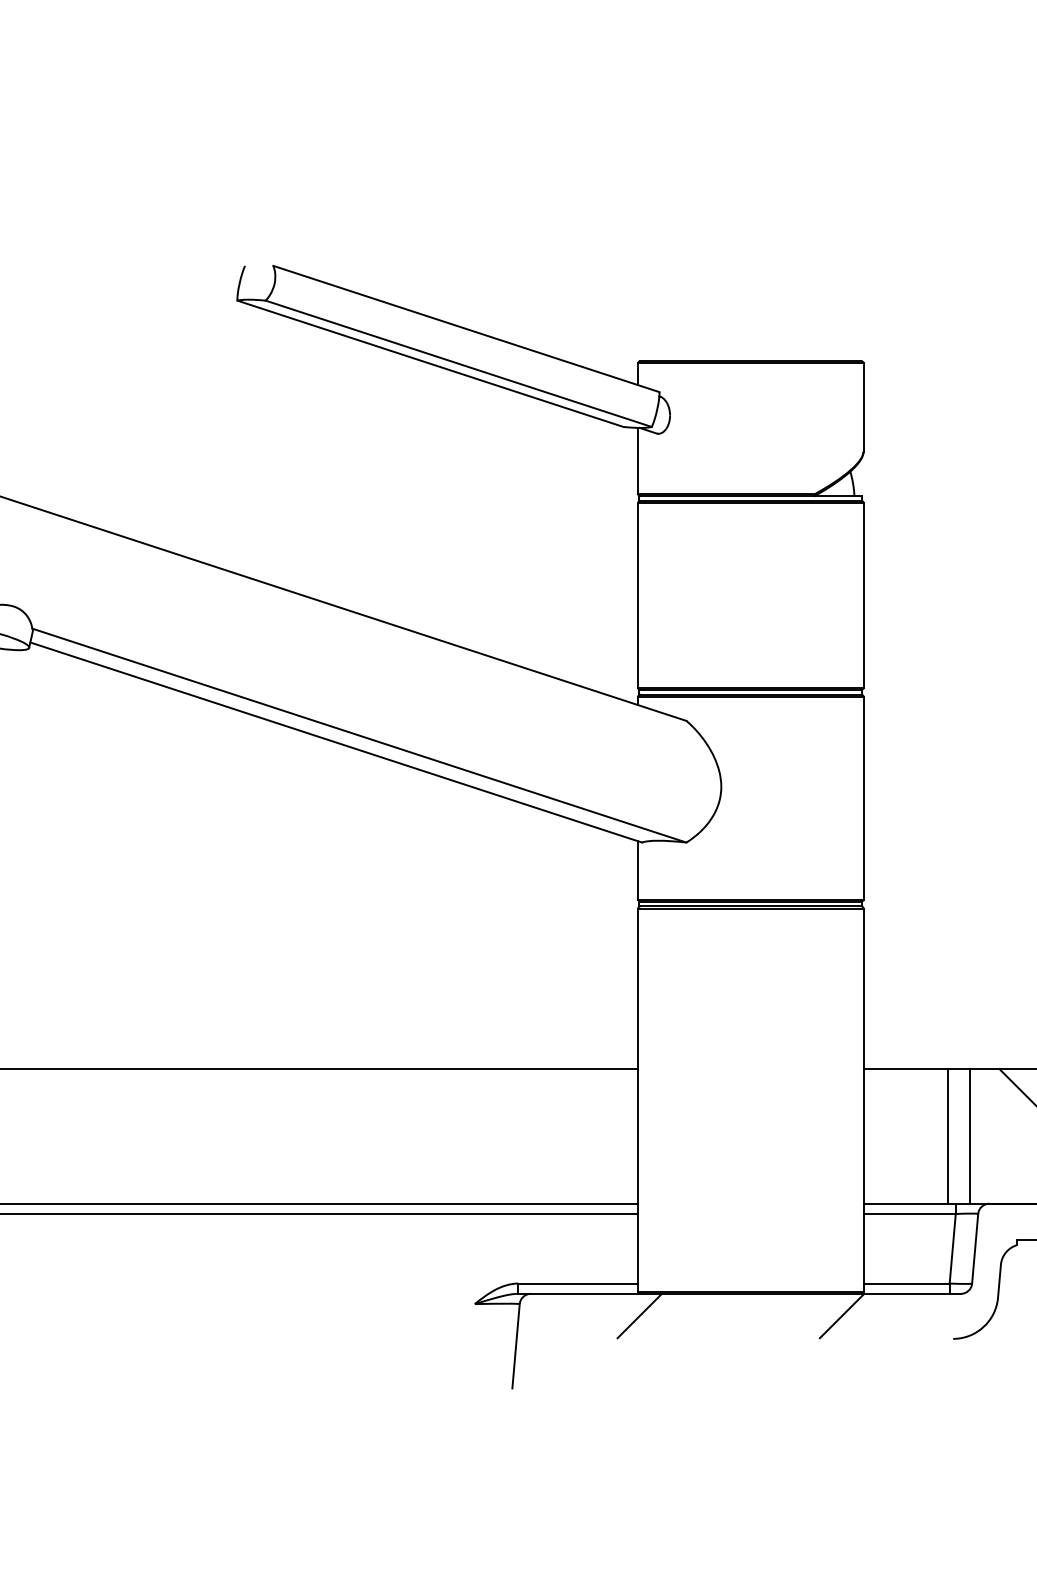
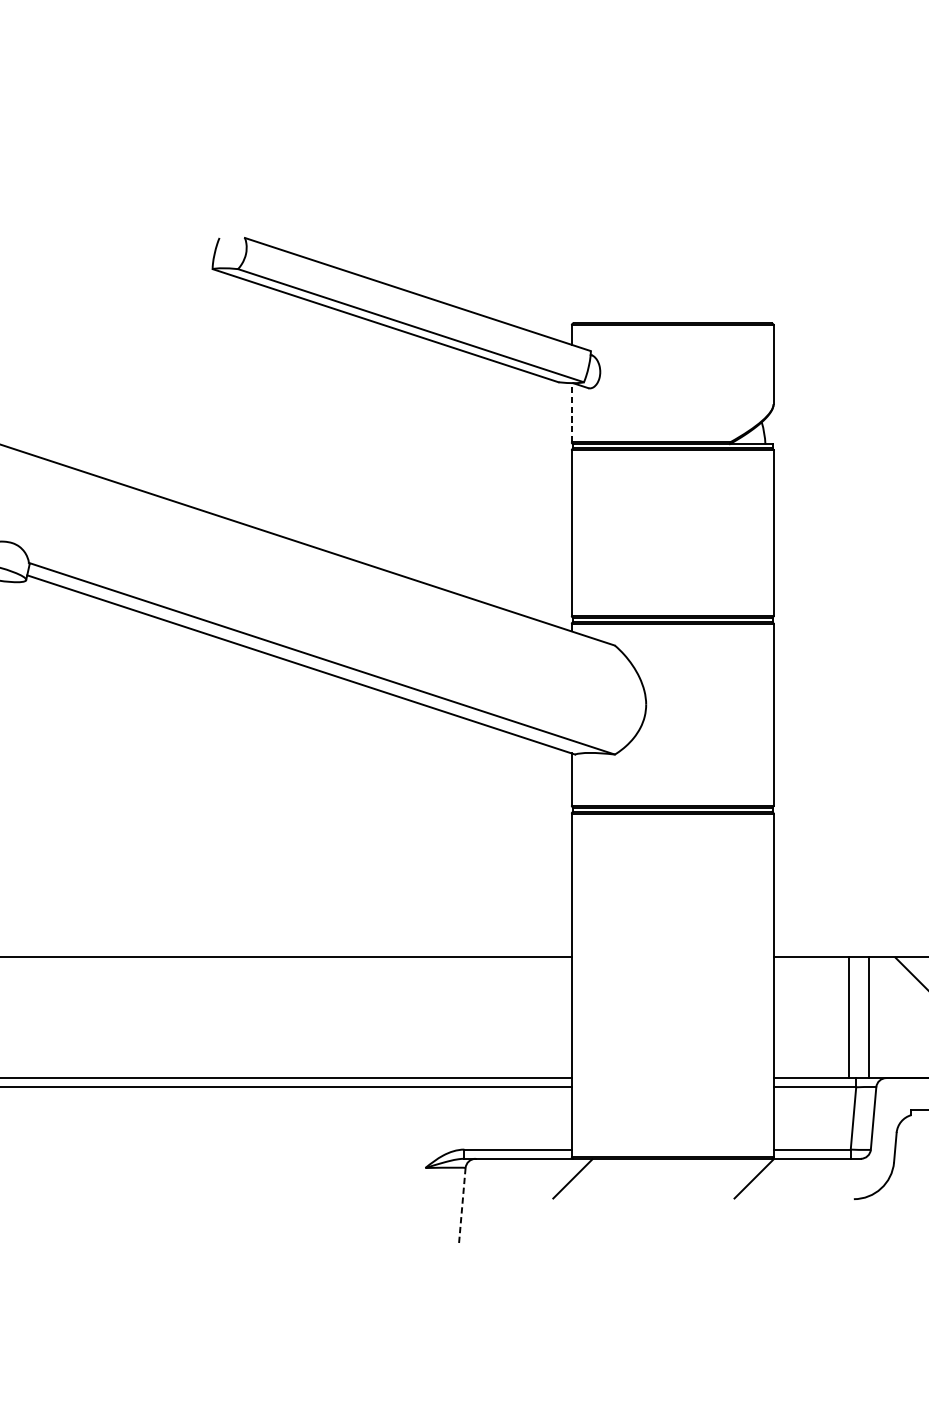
line: (638, 460) -> (571, 412), solid -> dashed
line: (516, 1346) -> (462, 1205), solid -> dashed

